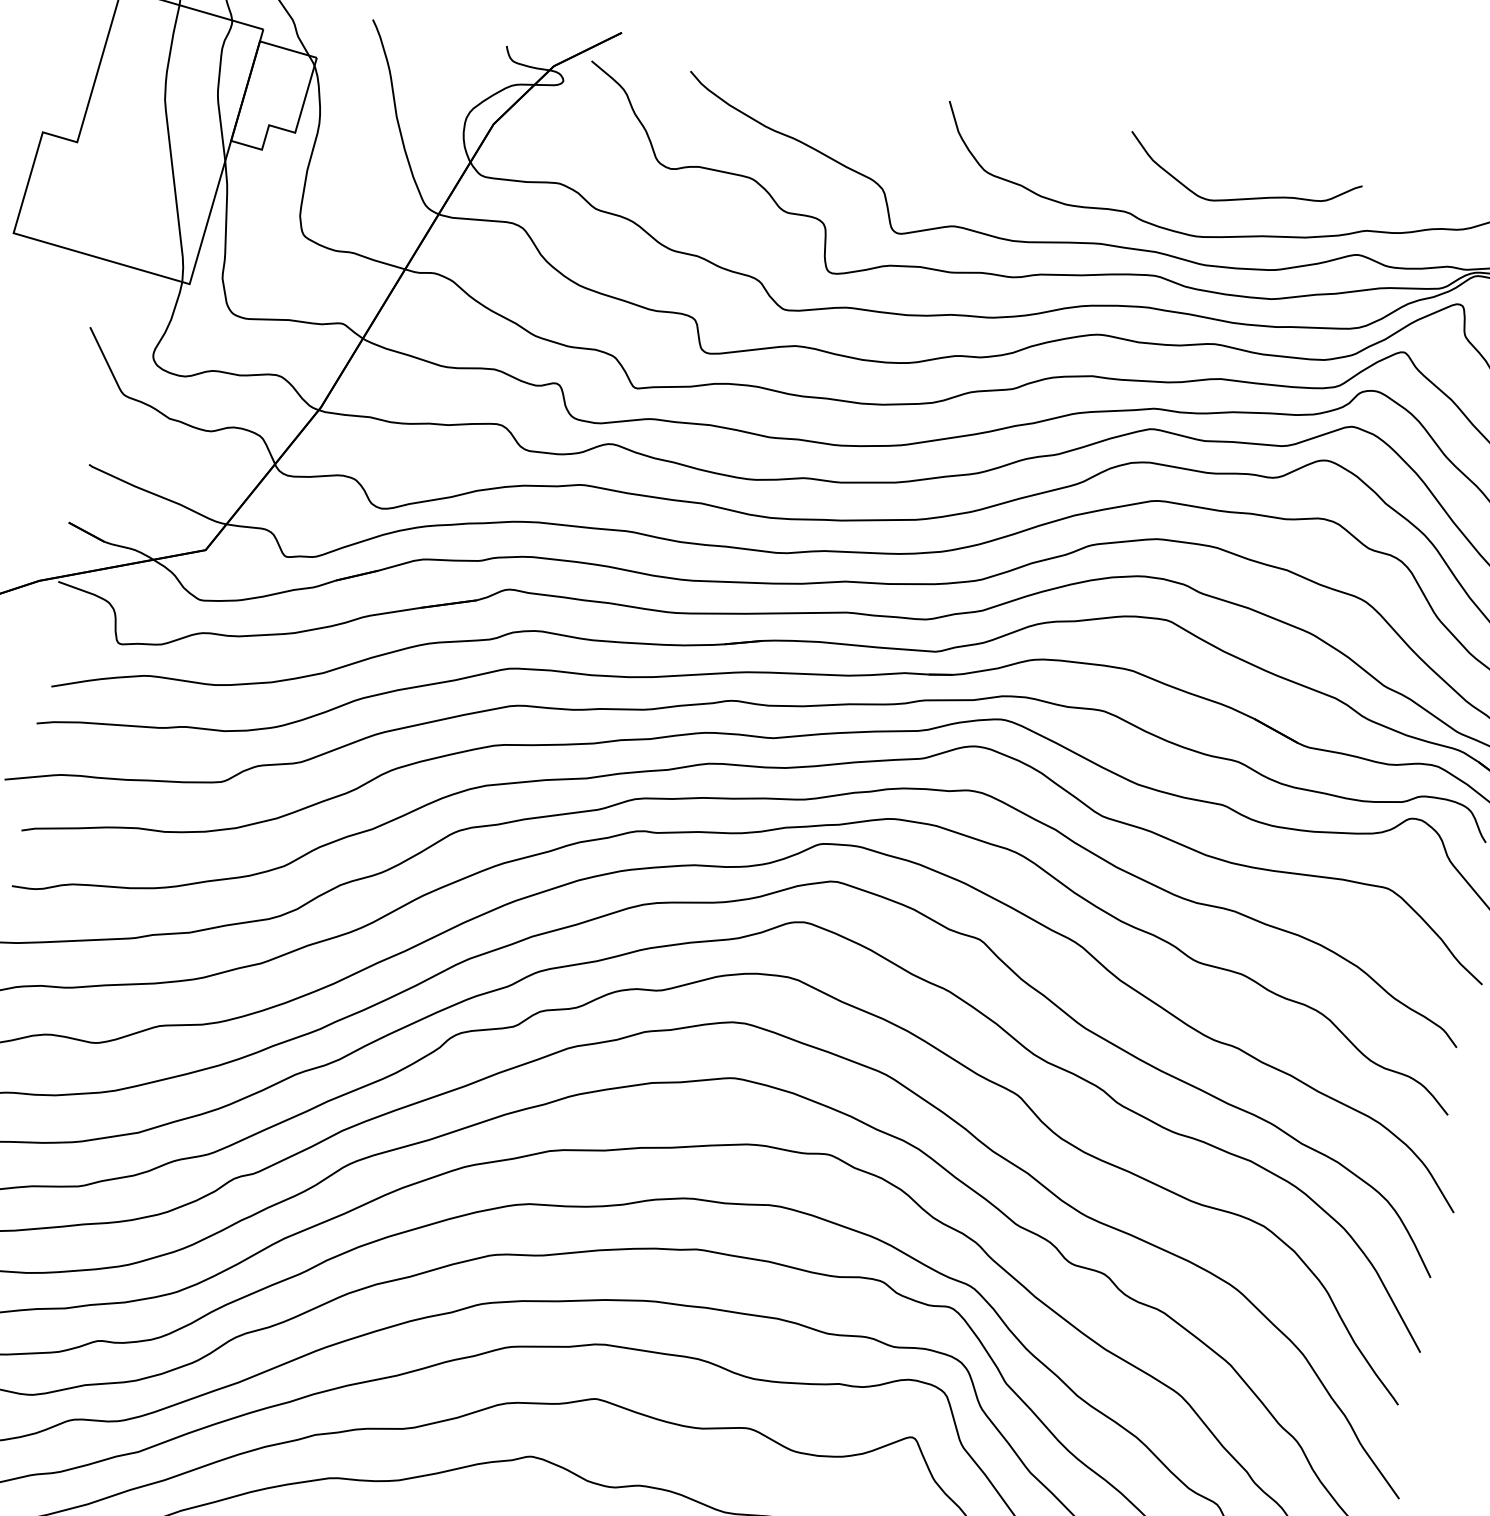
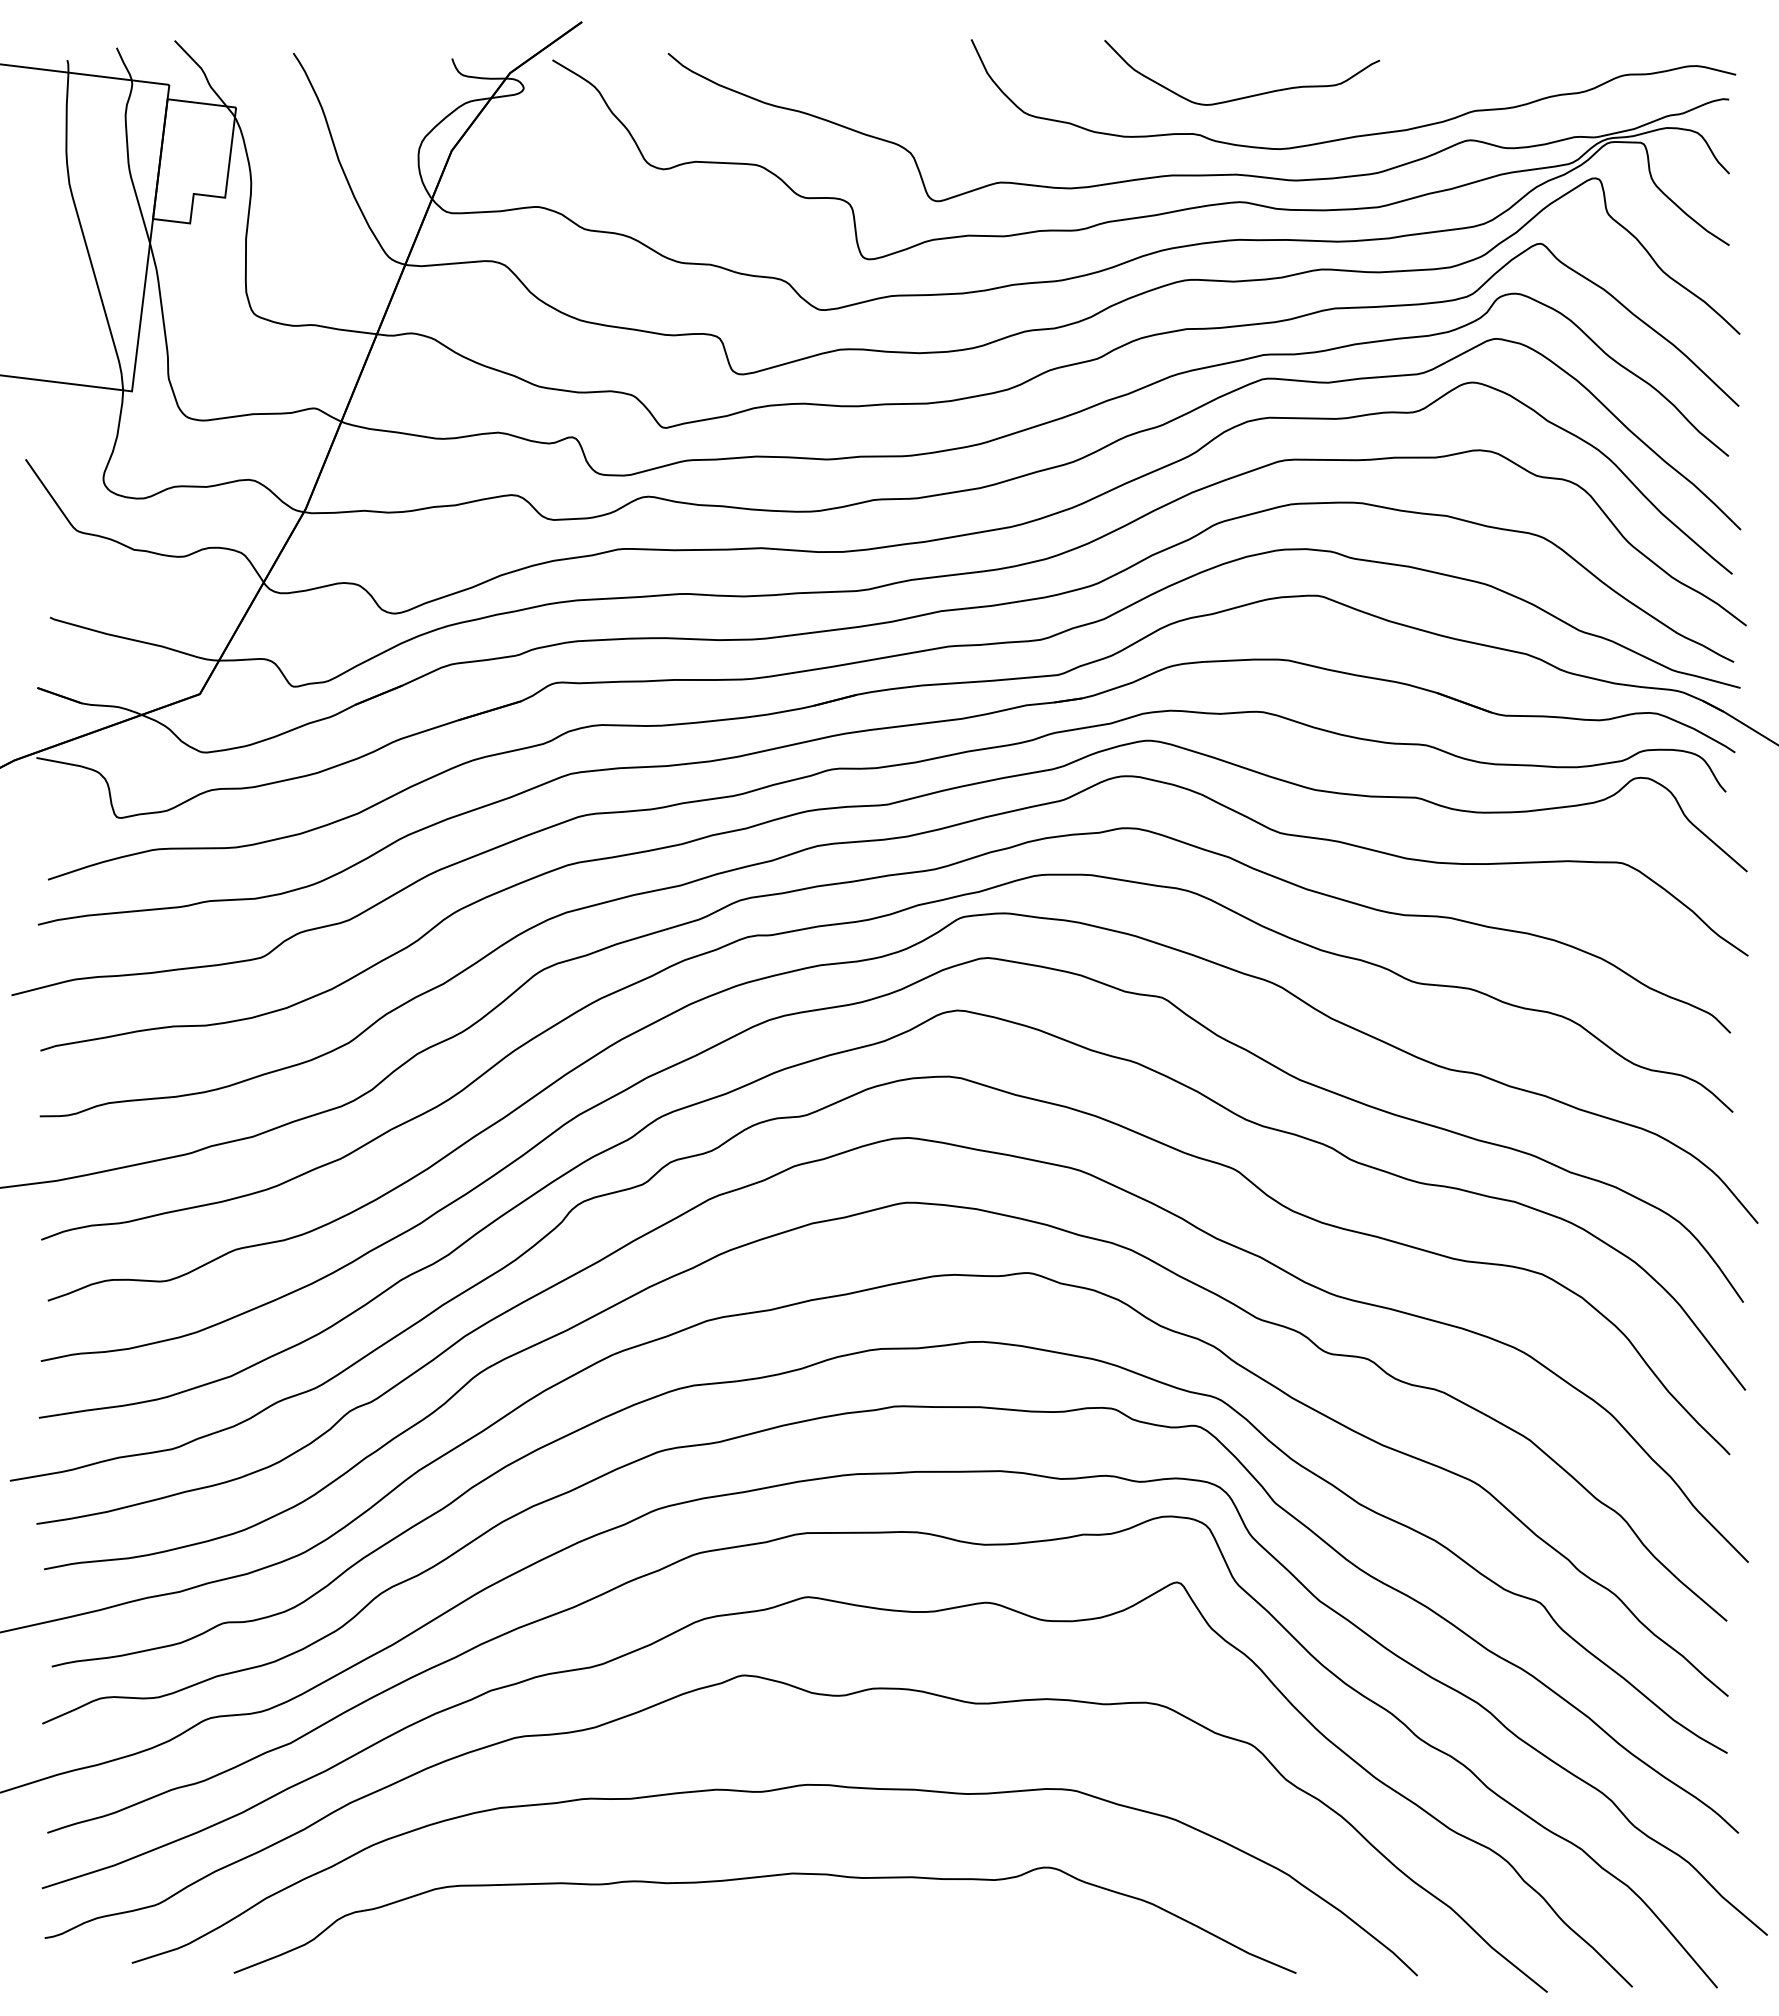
curve: (1247, 198) -> (1249, 95), moved

